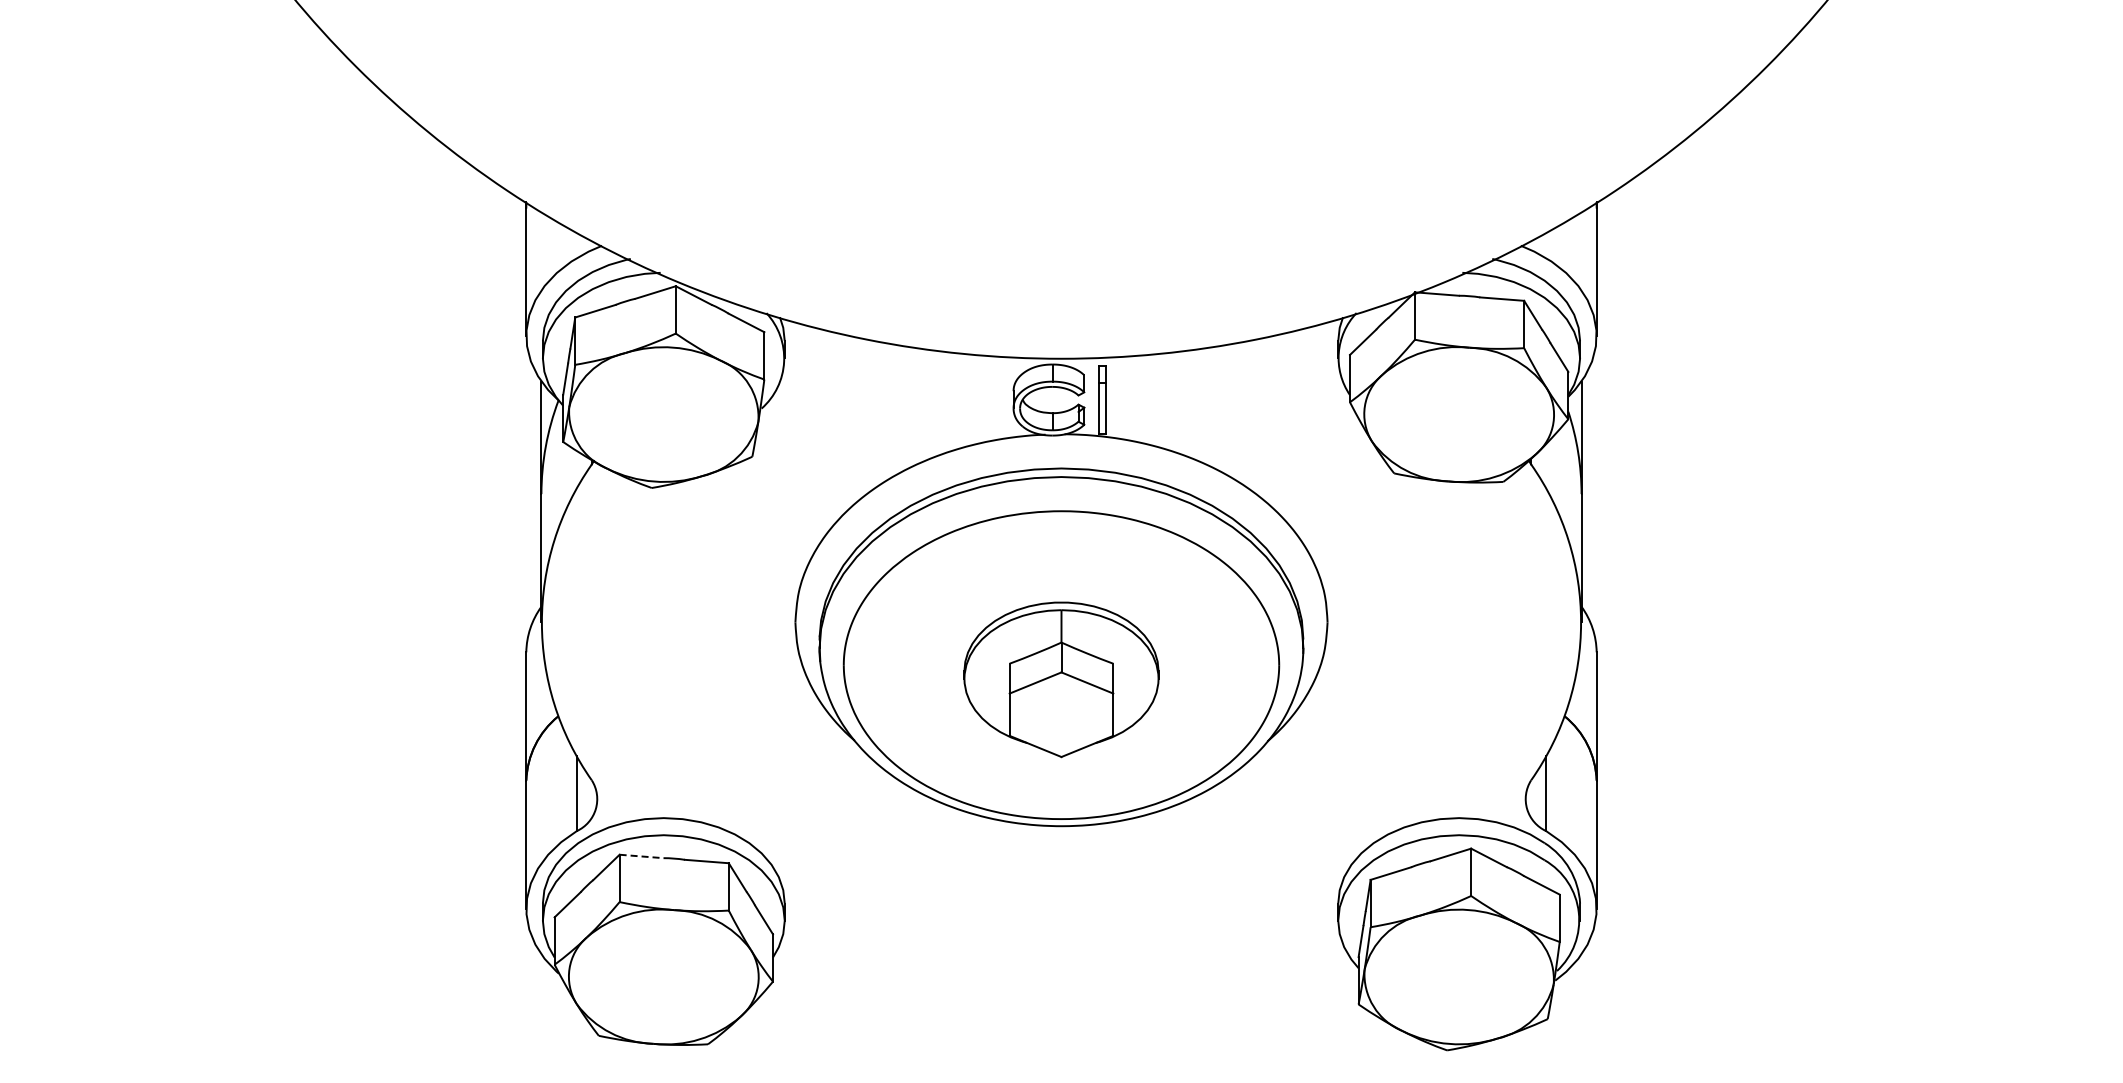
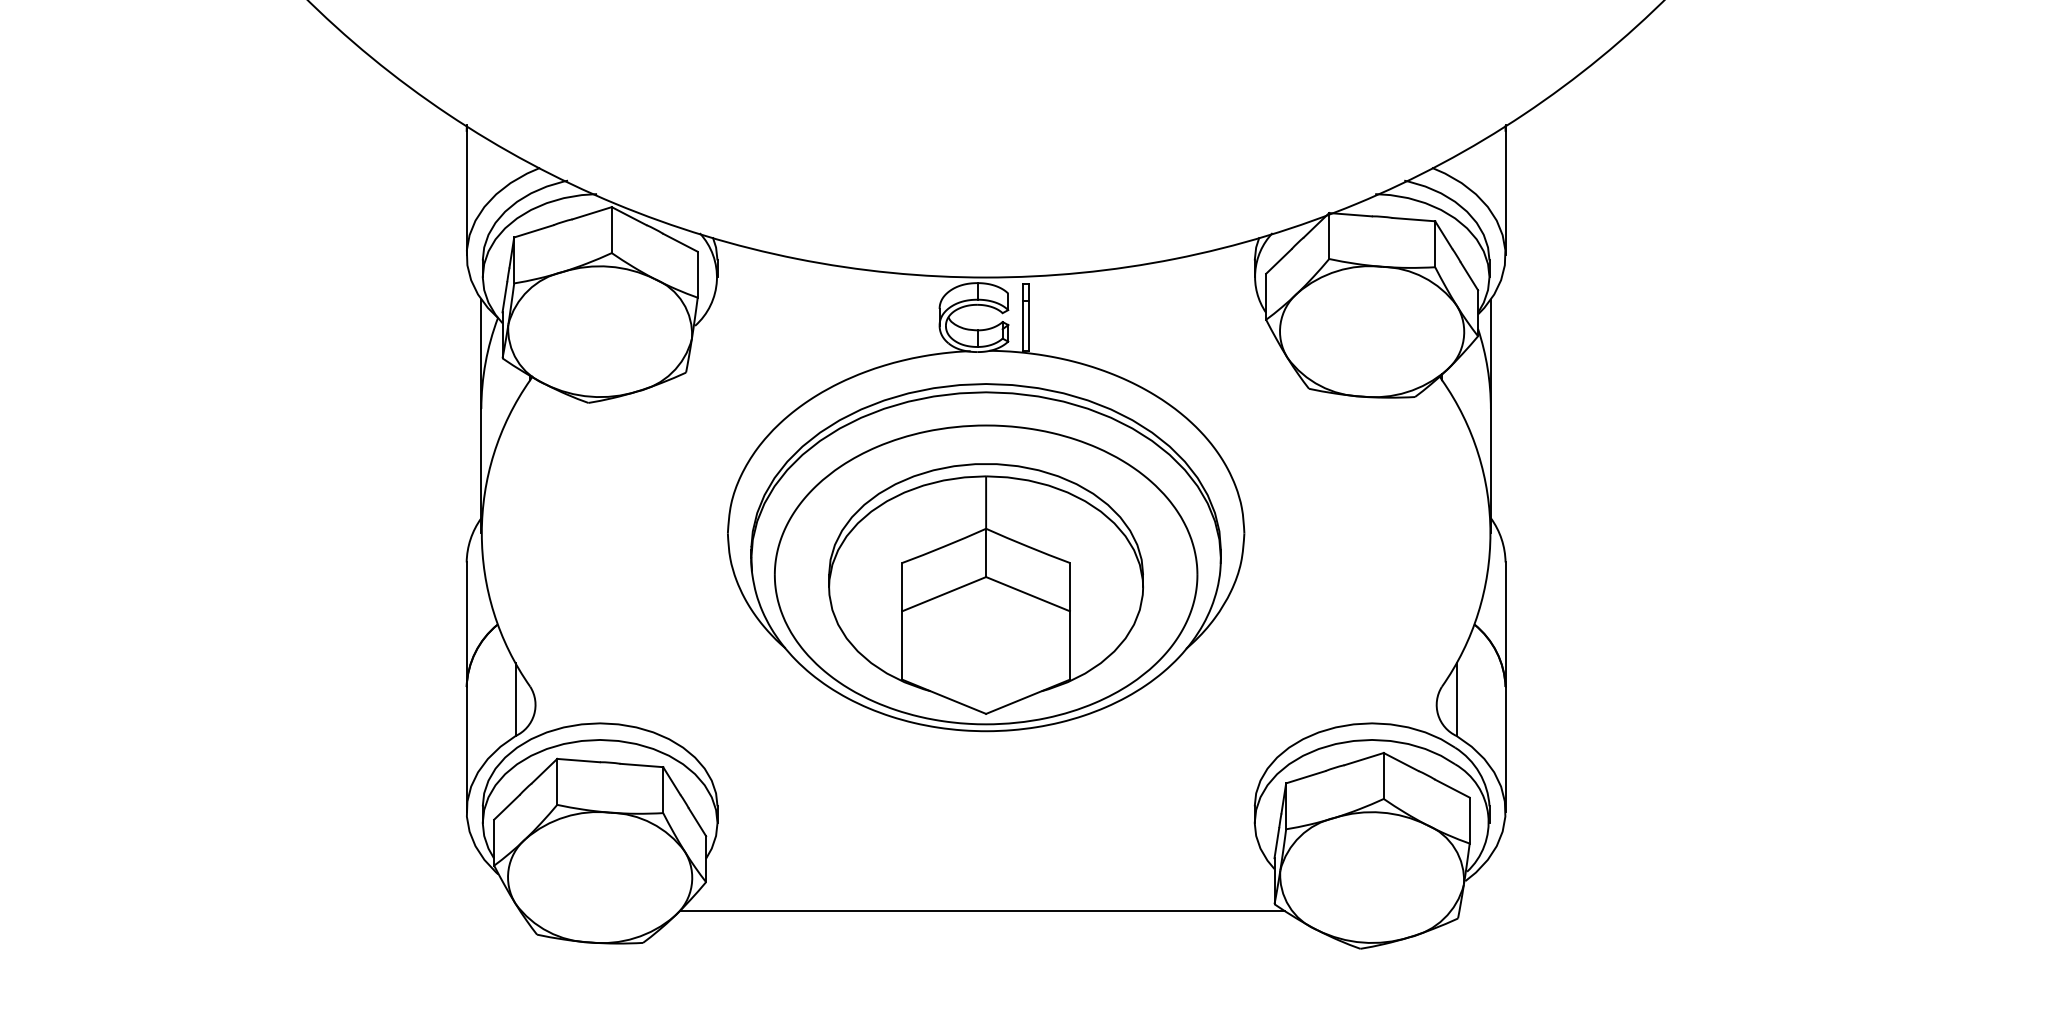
part: (1061, 679) -> (986, 588), size x1.67
line: (642, 856) -> (579, 760), dashed -> solid
line: (1057, 1011) -> (982, 911), added

